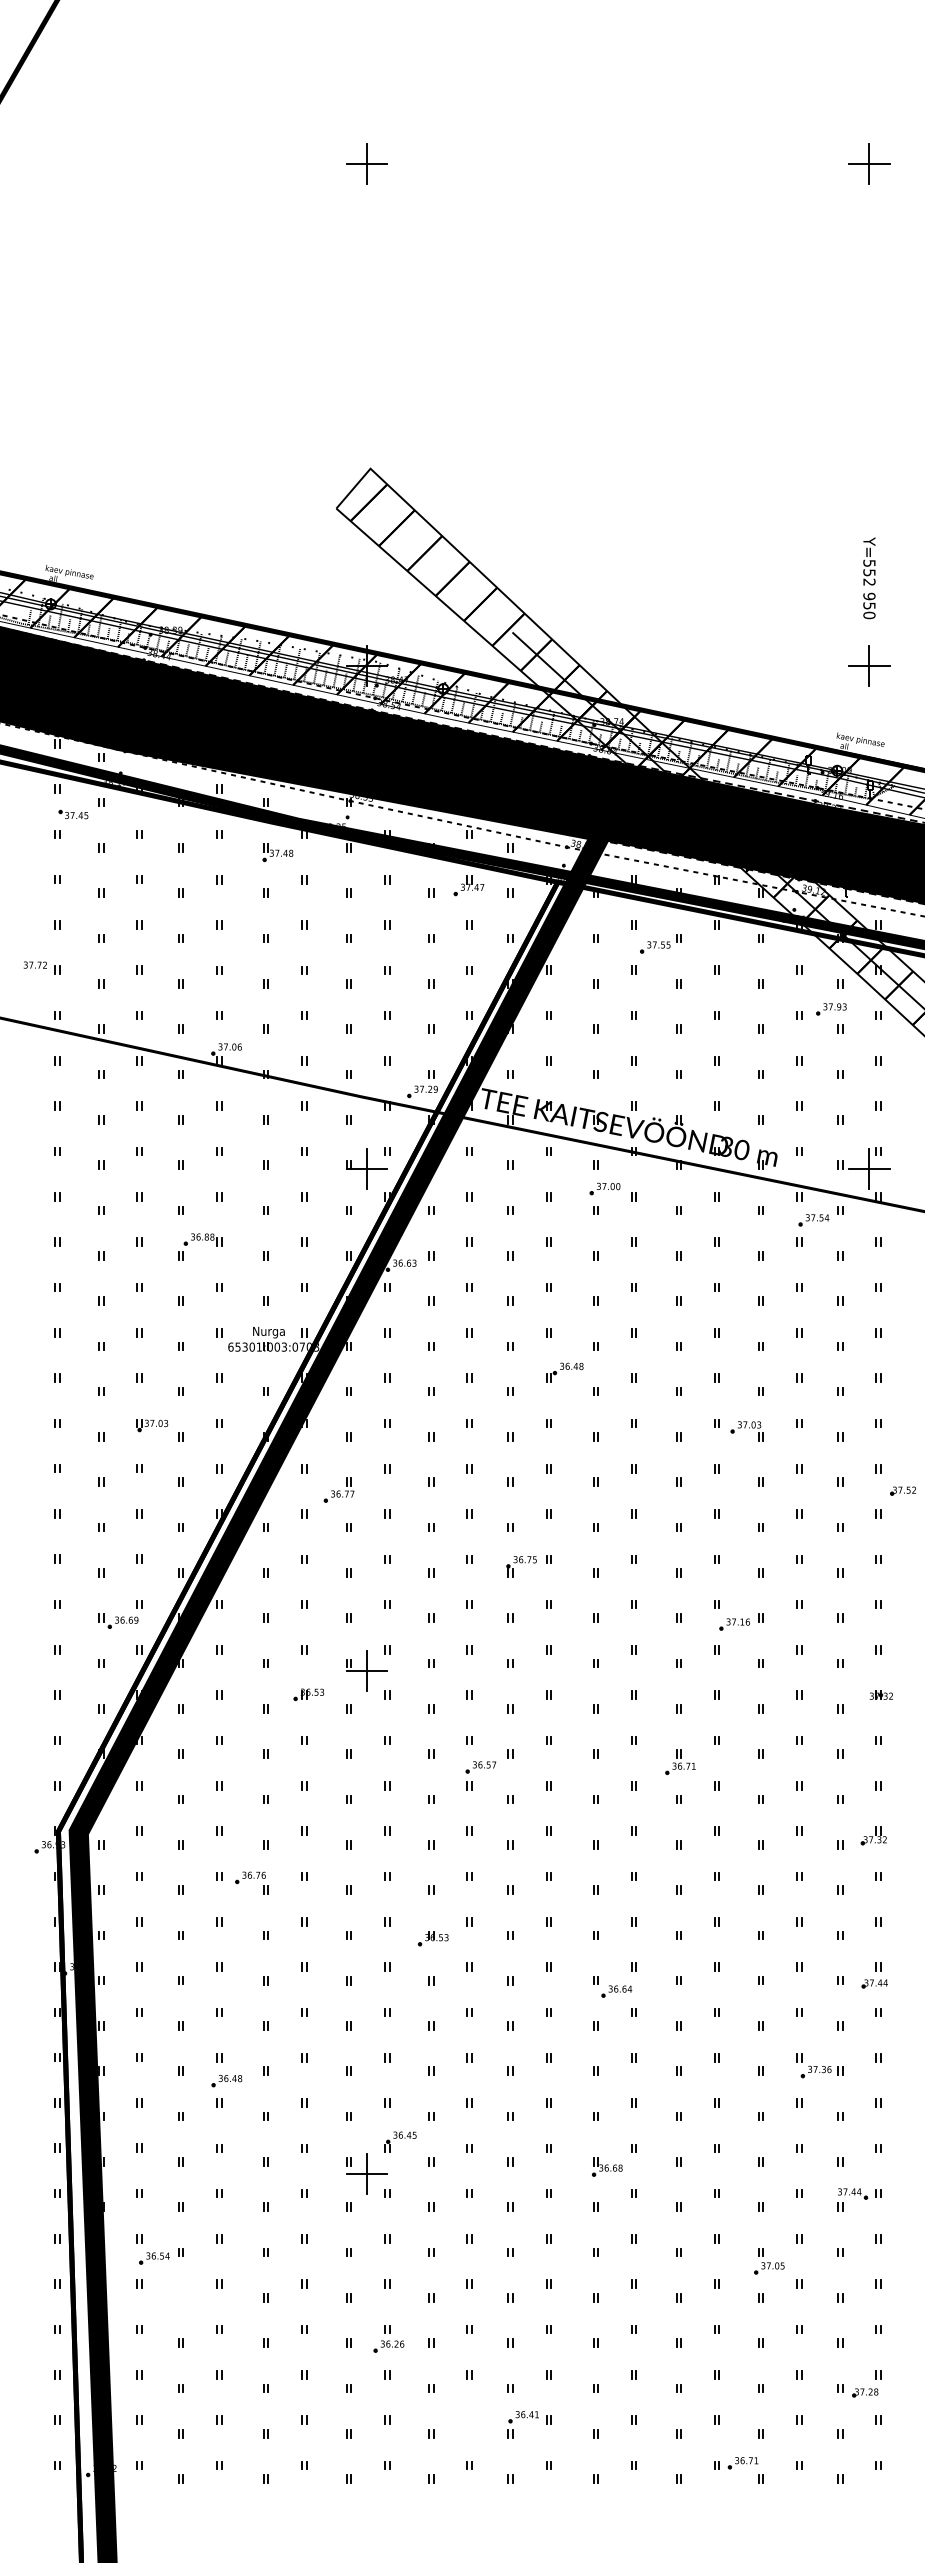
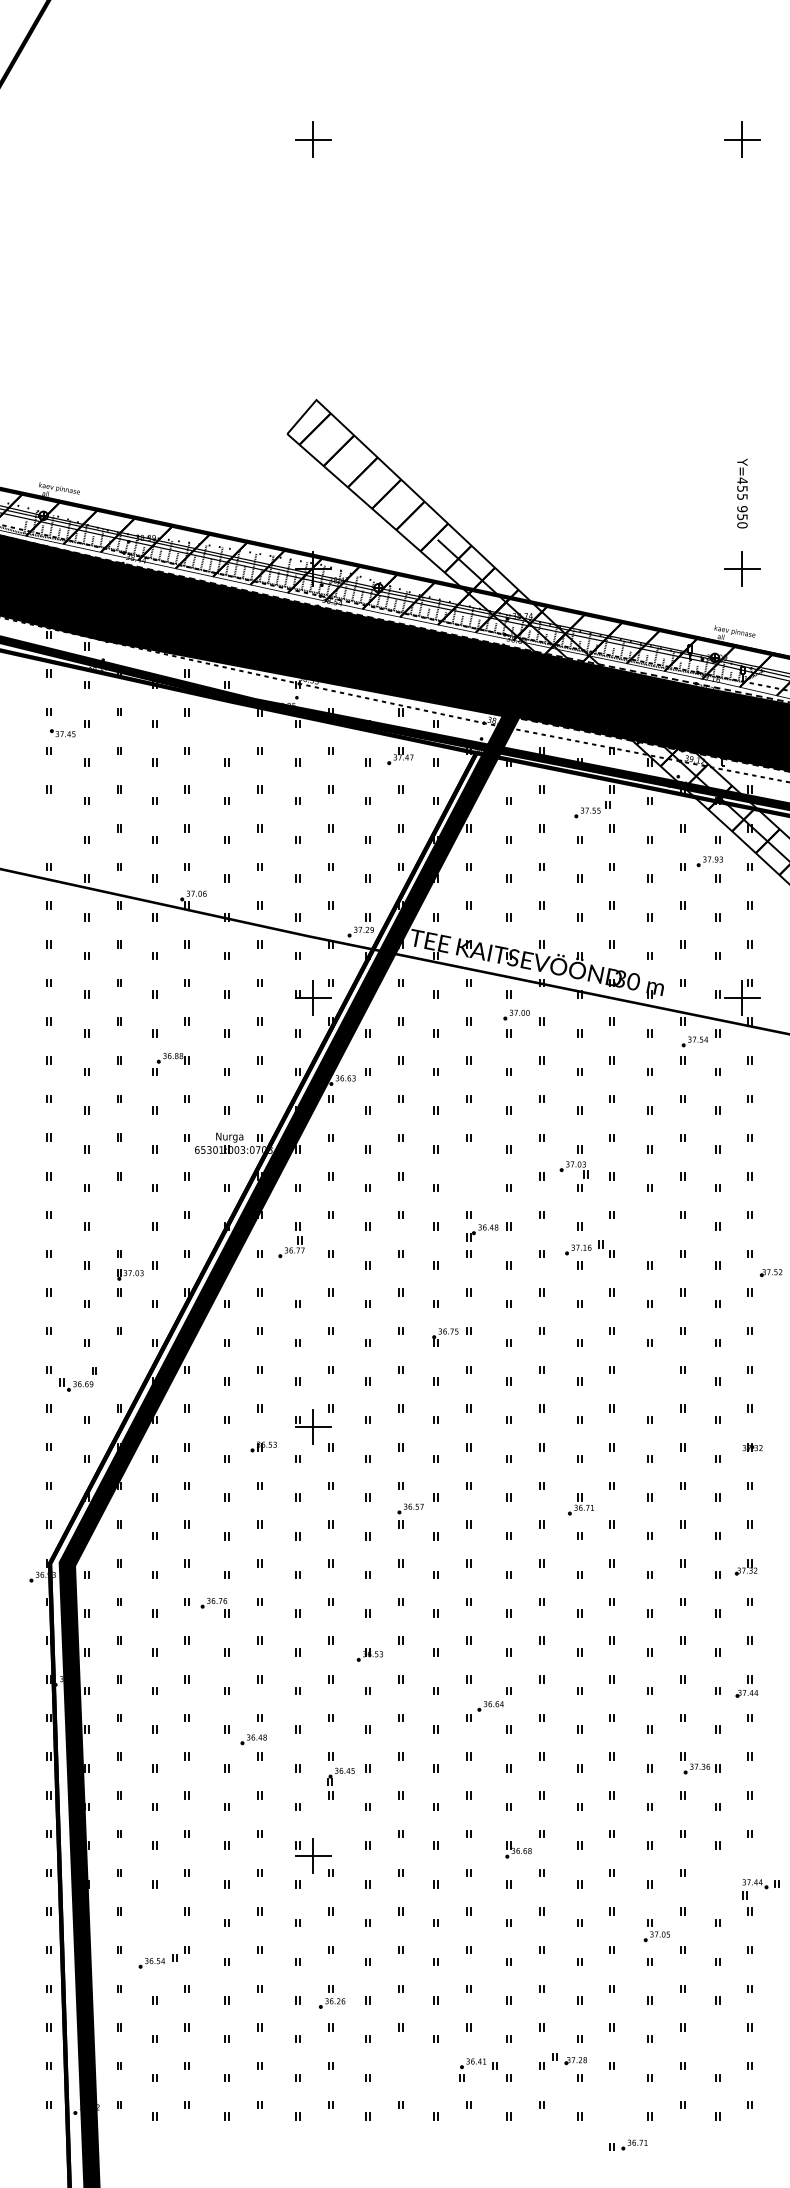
text: (869, 572) -> (742, 488), Y=552 -> Y=455
part: (73, 814) -> (62, 733), moved
part: (278, 852) -> (237, 727), removed
part: (661, 943) -> (592, 809), moved
part: (41, 968) -> (35, 826), removed
part: (564, 1372) -> (482, 1232), moved
part: (152, 1424) -> (130, 1274), moved
part: (746, 1430) -> (573, 1169), moved
part: (338, 1490) -> (291, 1247), moved
part: (119, 1614) -> (77, 1379), moved
part: (741, 1621) -> (584, 1247), moved
part: (616, 1991) -> (490, 1706), moved
part: (226, 2080) -> (253, 1739), moved
part: (399, 2141) -> (340, 1776), moved
part: (858, 2200) -> (760, 1889), moved
part: (160, 2256) -> (157, 1961), moved
part: (857, 2391) -> (569, 2059), moved
part: (529, 2424) -> (478, 2069), moved
part: (735, 2462) -> (628, 2144), moved

